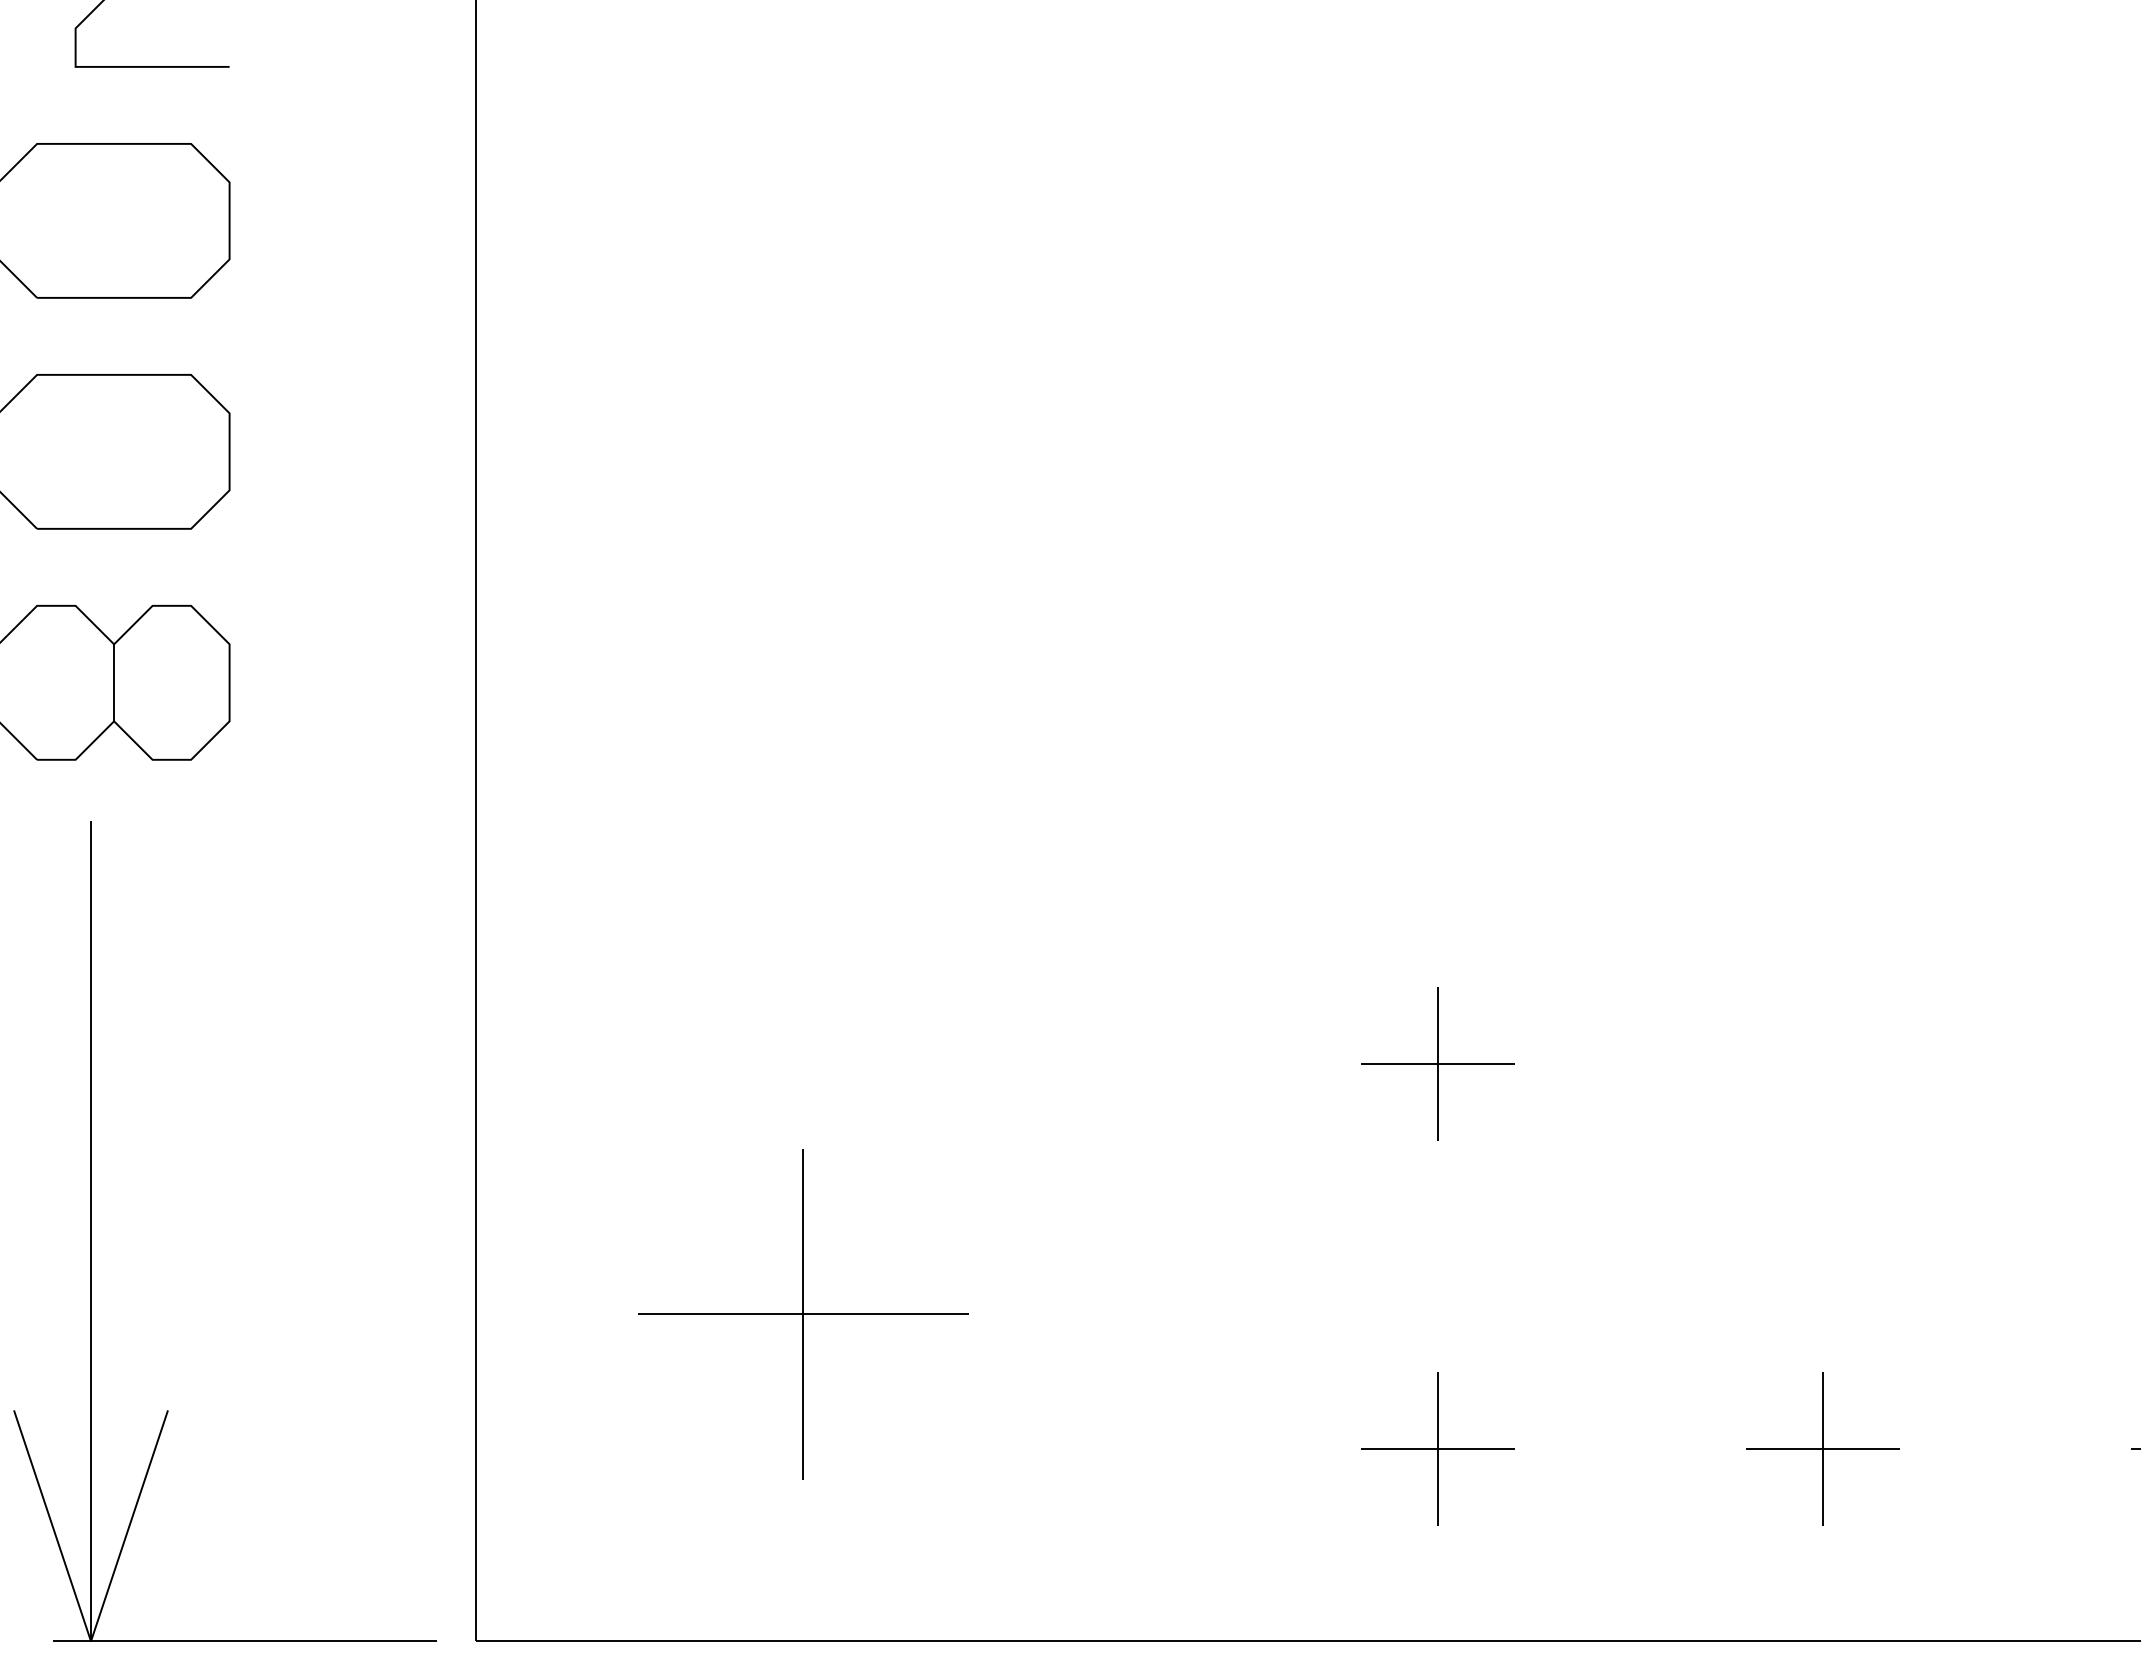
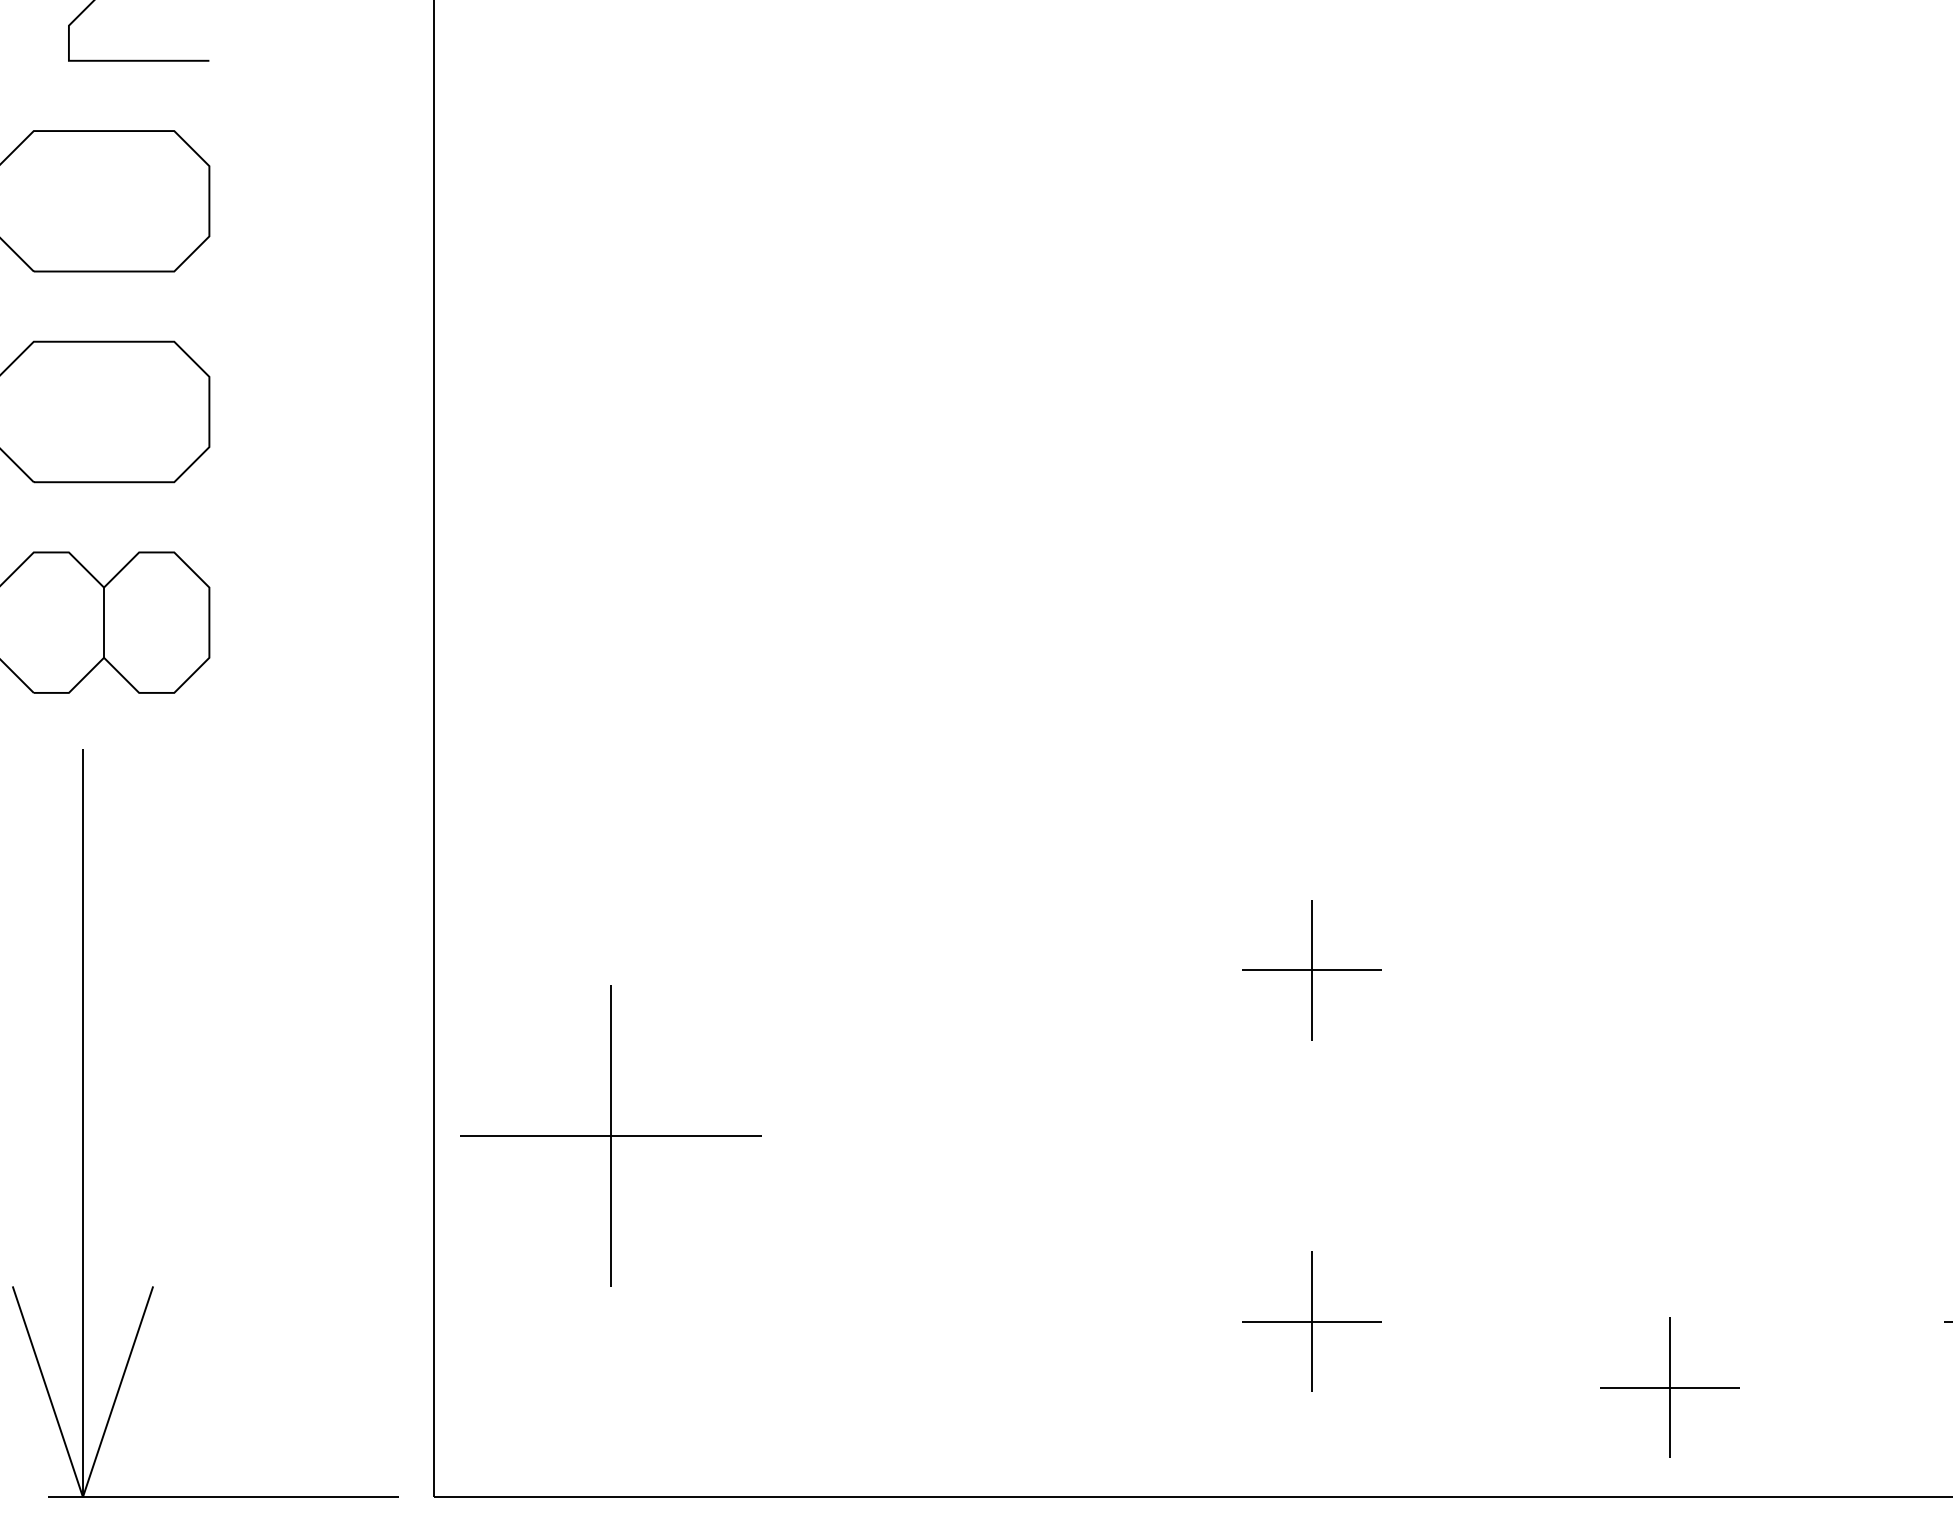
part: (803, 1314) -> (610, 1135), moved
part: (1822, 1448) -> (1669, 1387), moved

